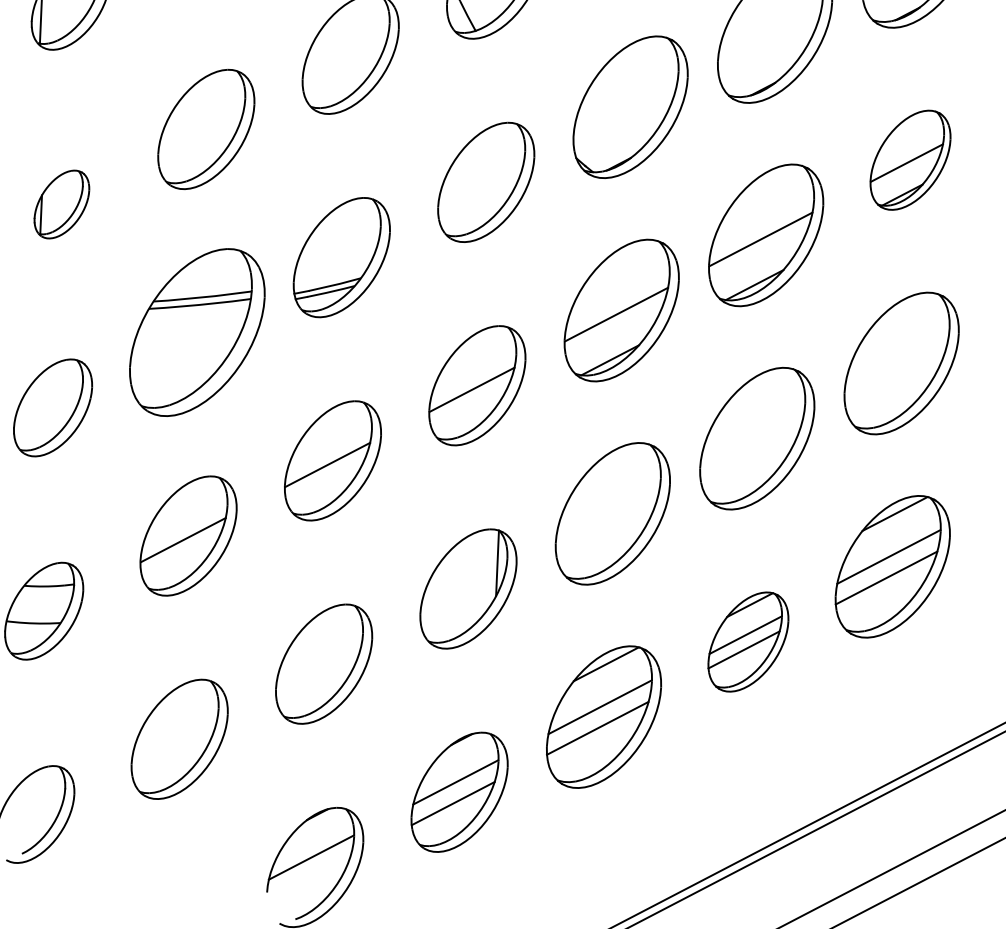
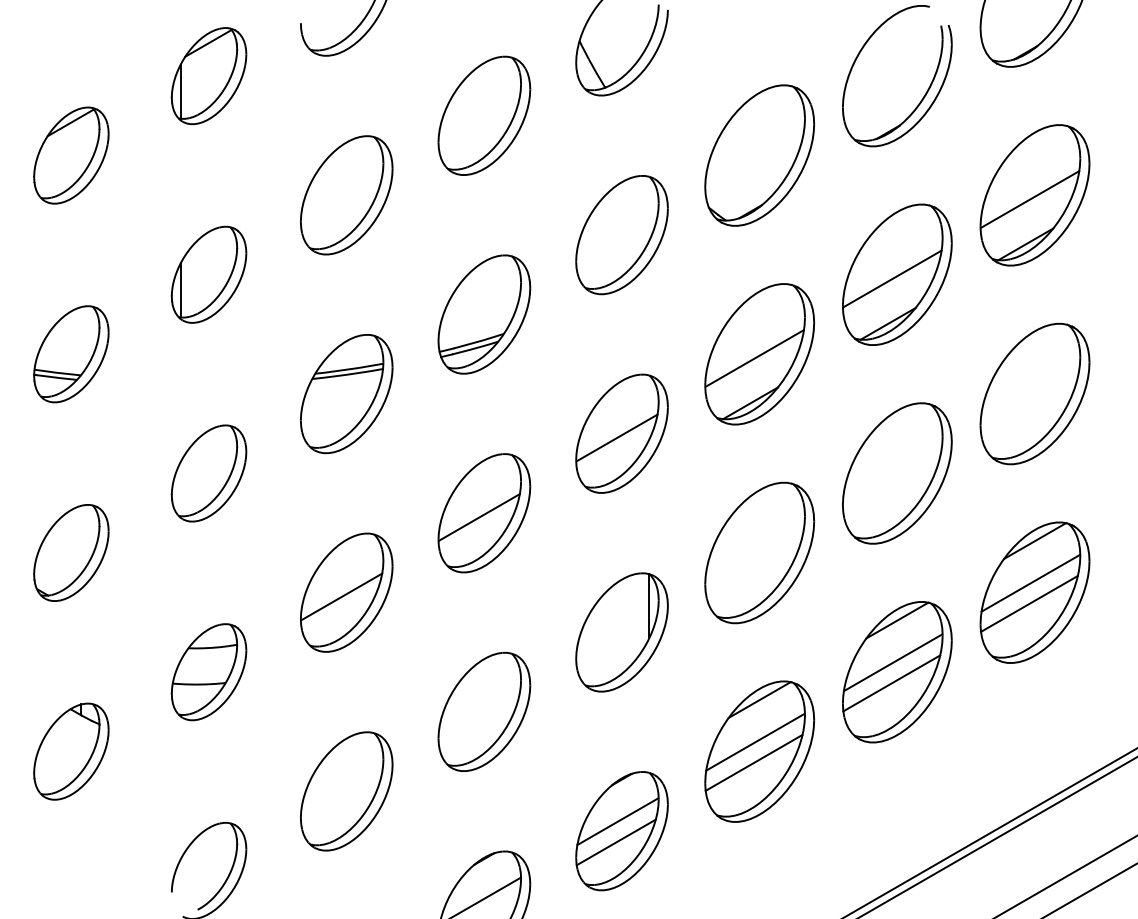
part: (910, 160) -> (1034, 195), size x1.43
part: (61, 204) -> (208, 274), size x1.43
part: (197, 333) -> (346, 394), size x0.71
part: (748, 642) -> (897, 672), size x1.43

